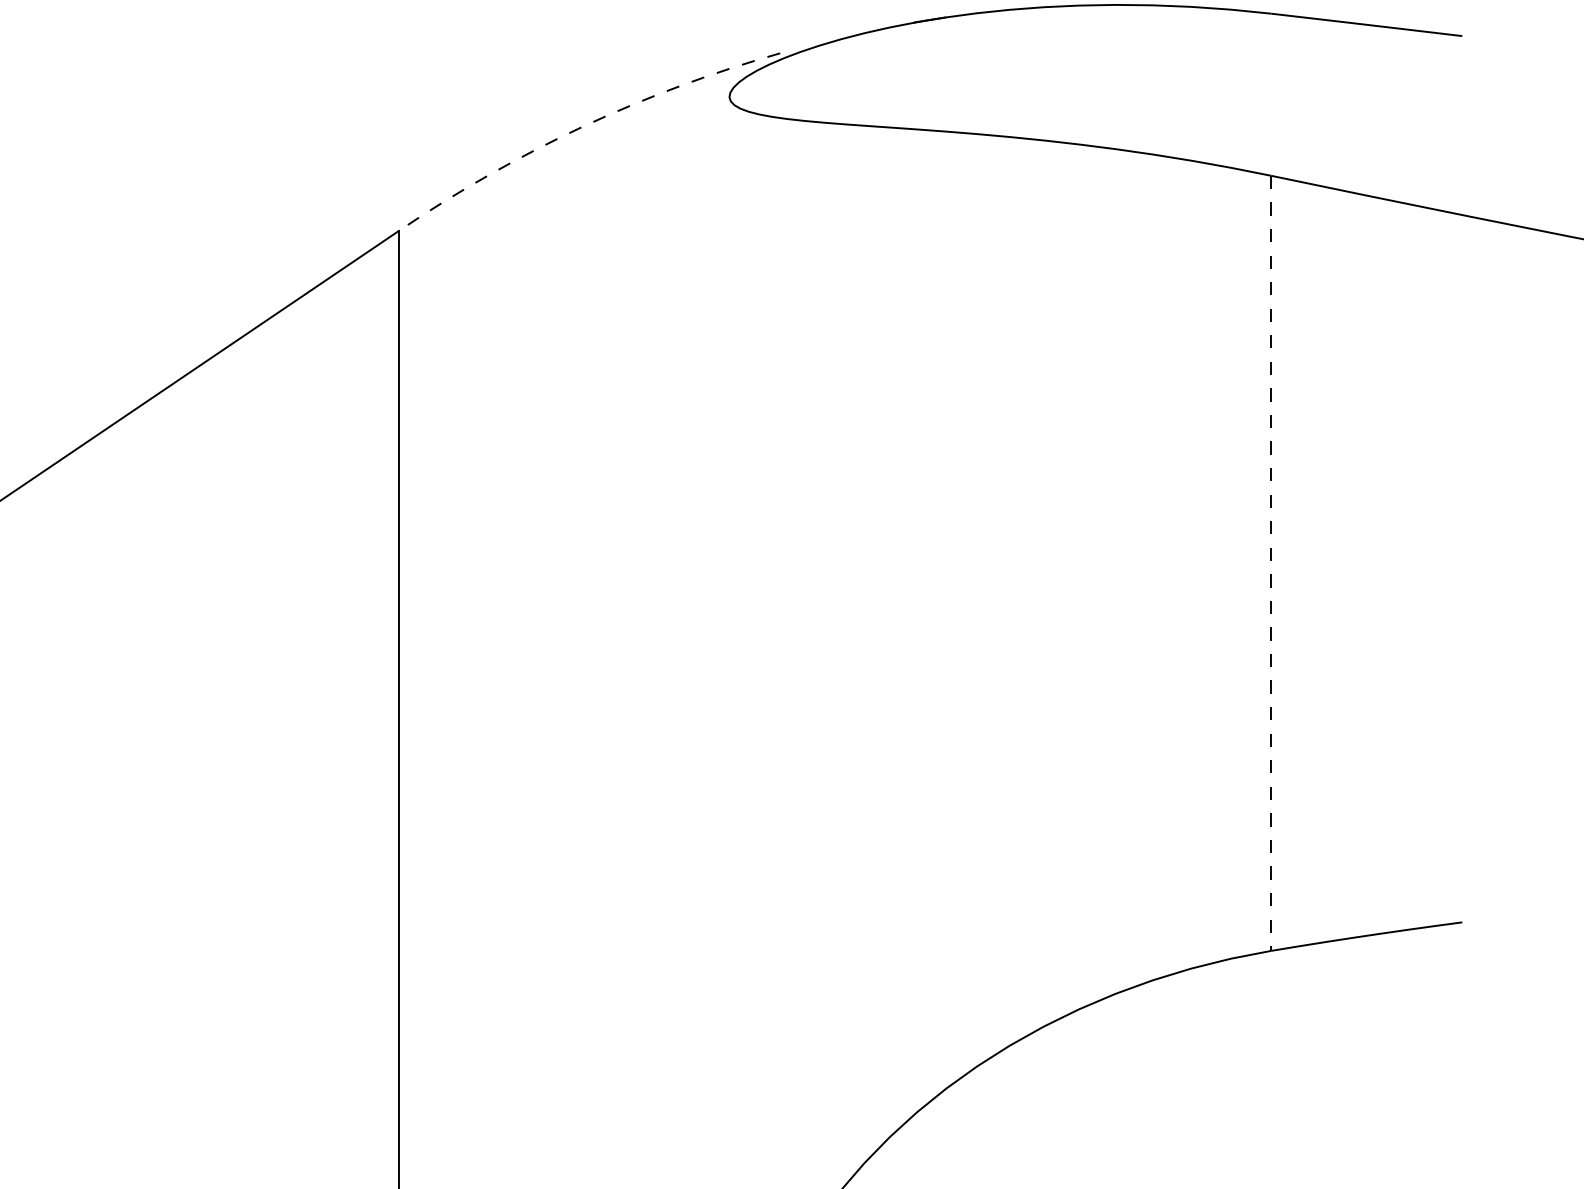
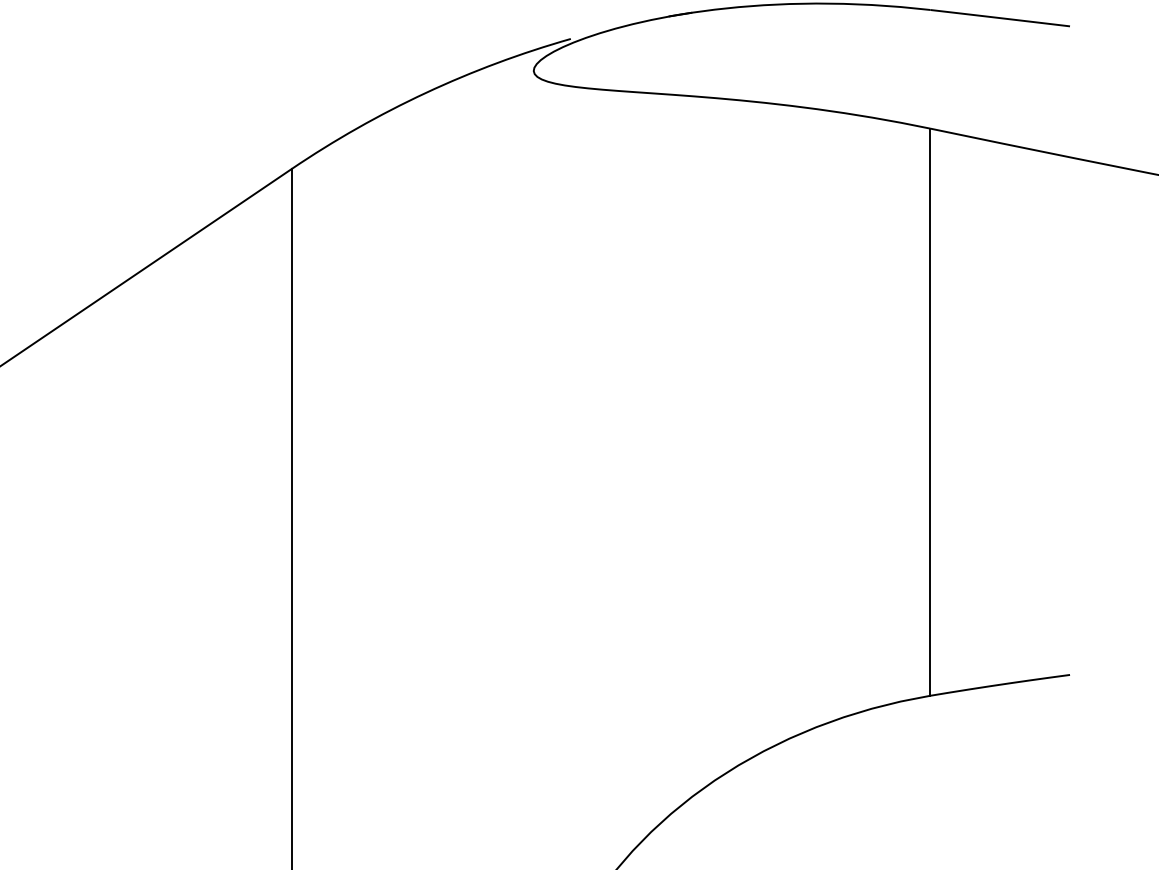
arc: (582, 126) -> (426, 92), dashed -> solid
line: (1271, 563) -> (930, 412), dashed -> solid

